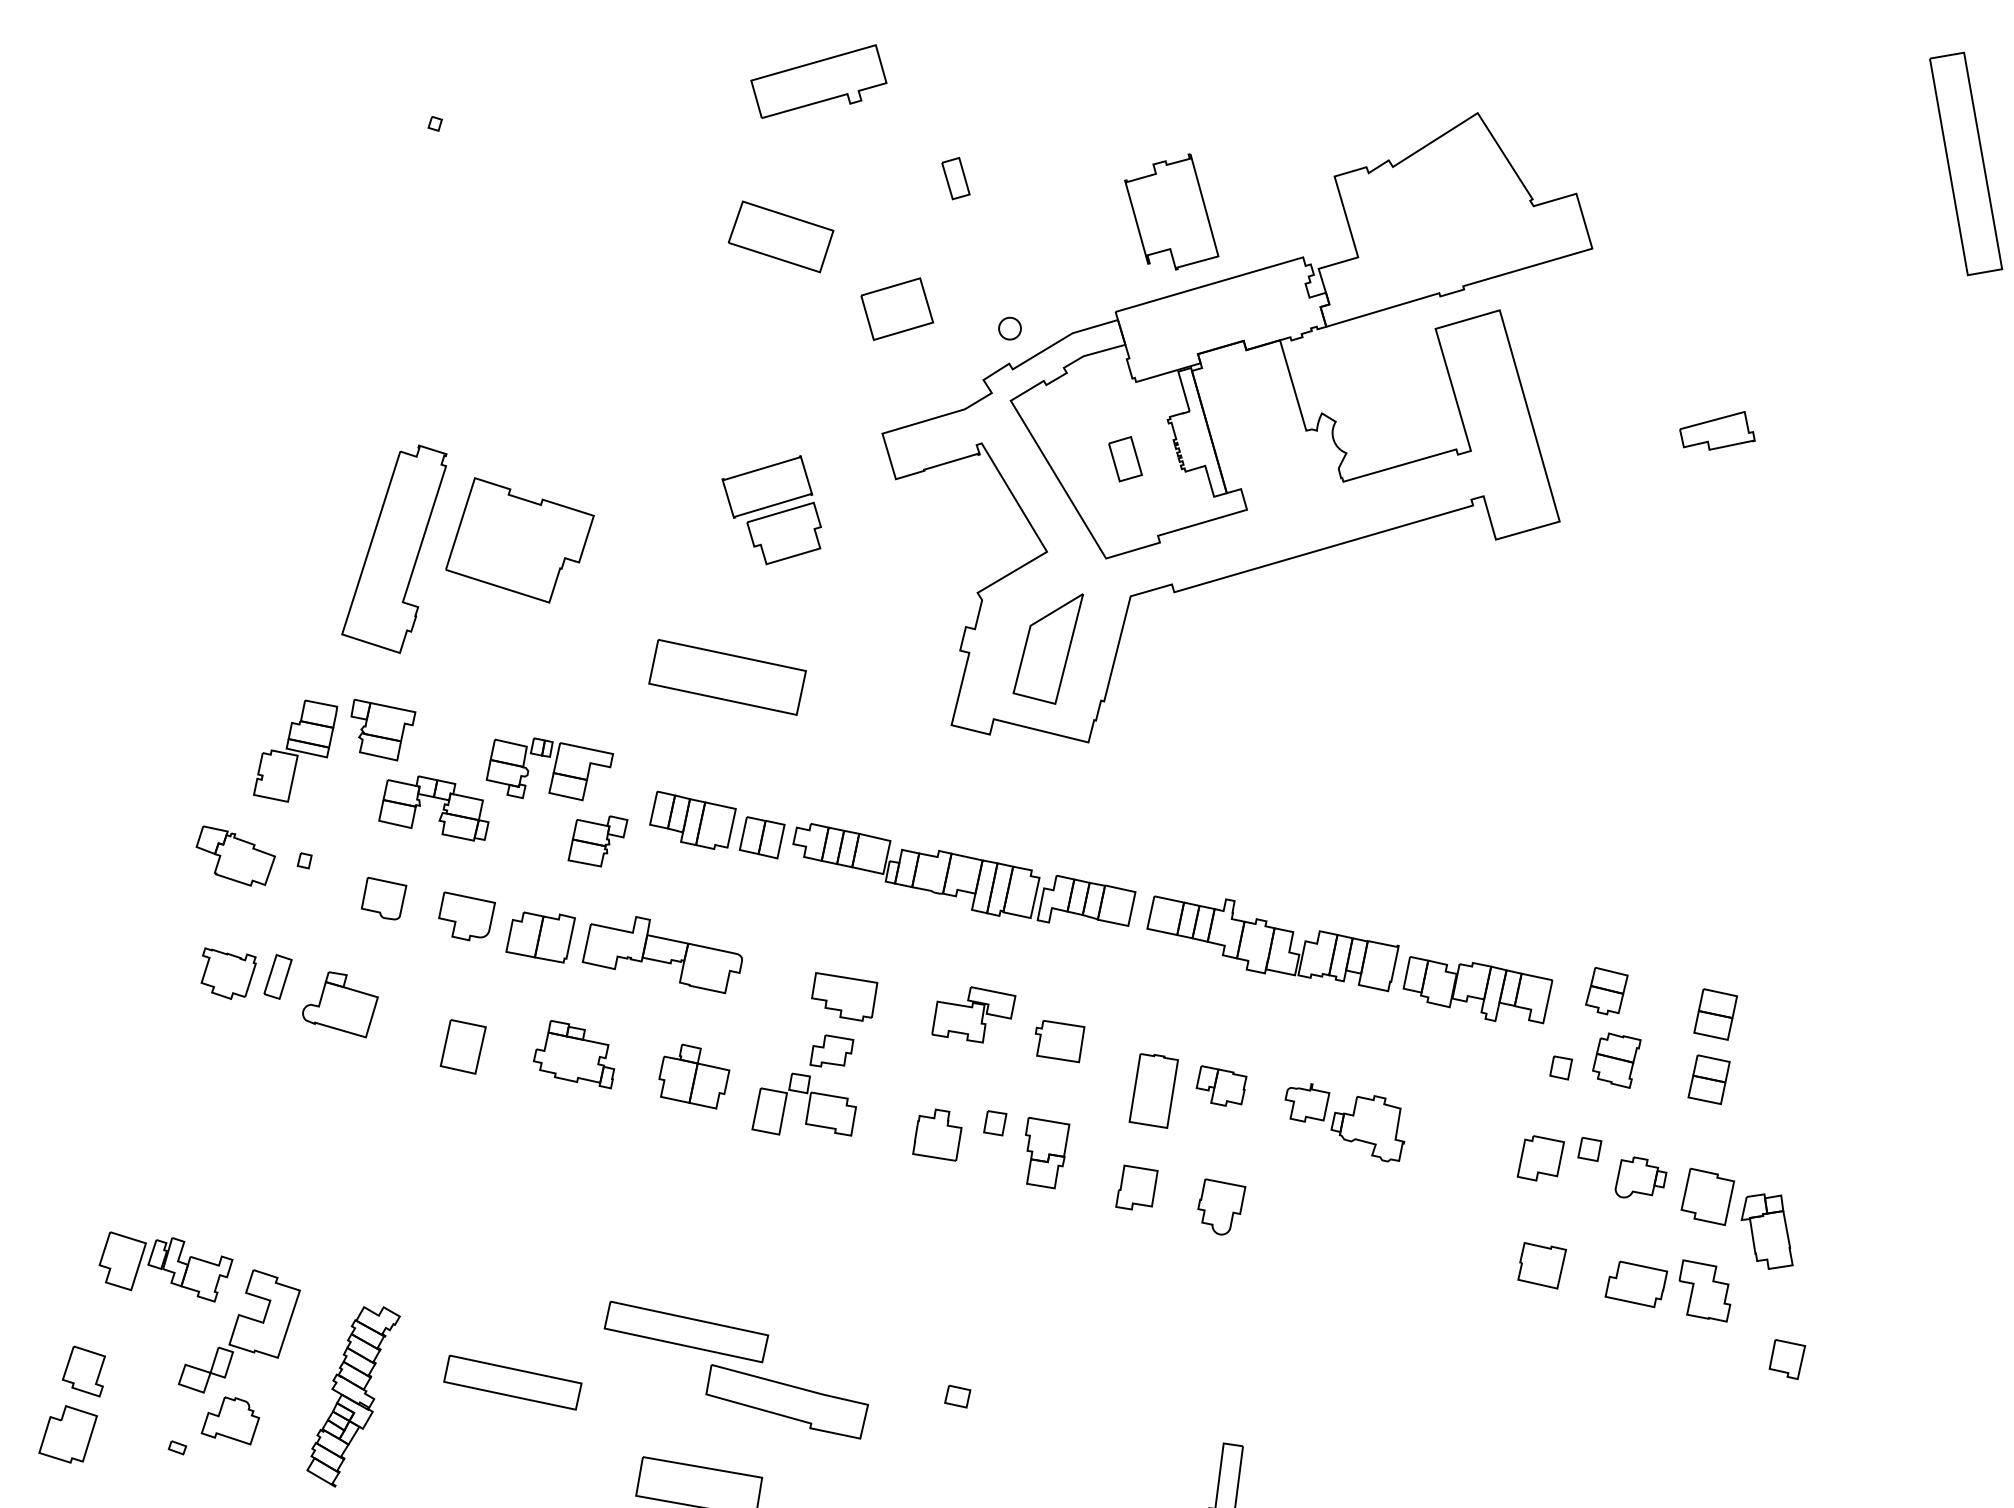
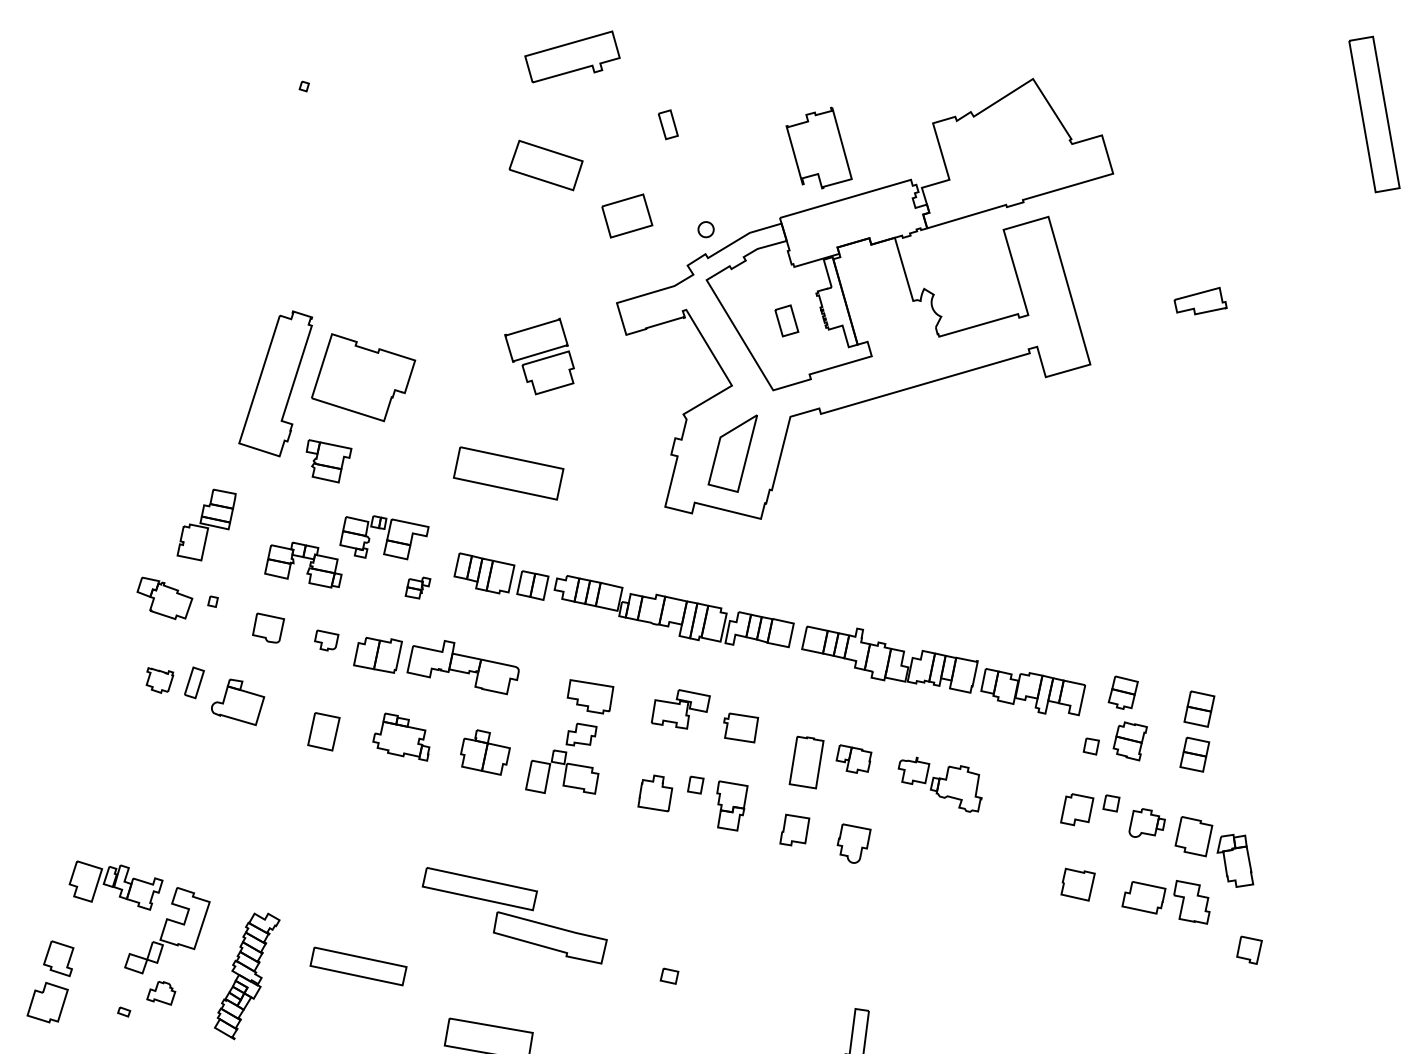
part: (382, 730) -> (328, 461), moved
part: (597, 840) -> (417, 587), size x0.6
part: (466, 916) -> (326, 640), size x0.6
part: (228, 973) -> (159, 680), size x0.7
part: (735, 1369) -> (514, 915), moved
part: (230, 1421) -> (161, 993), size x0.7

